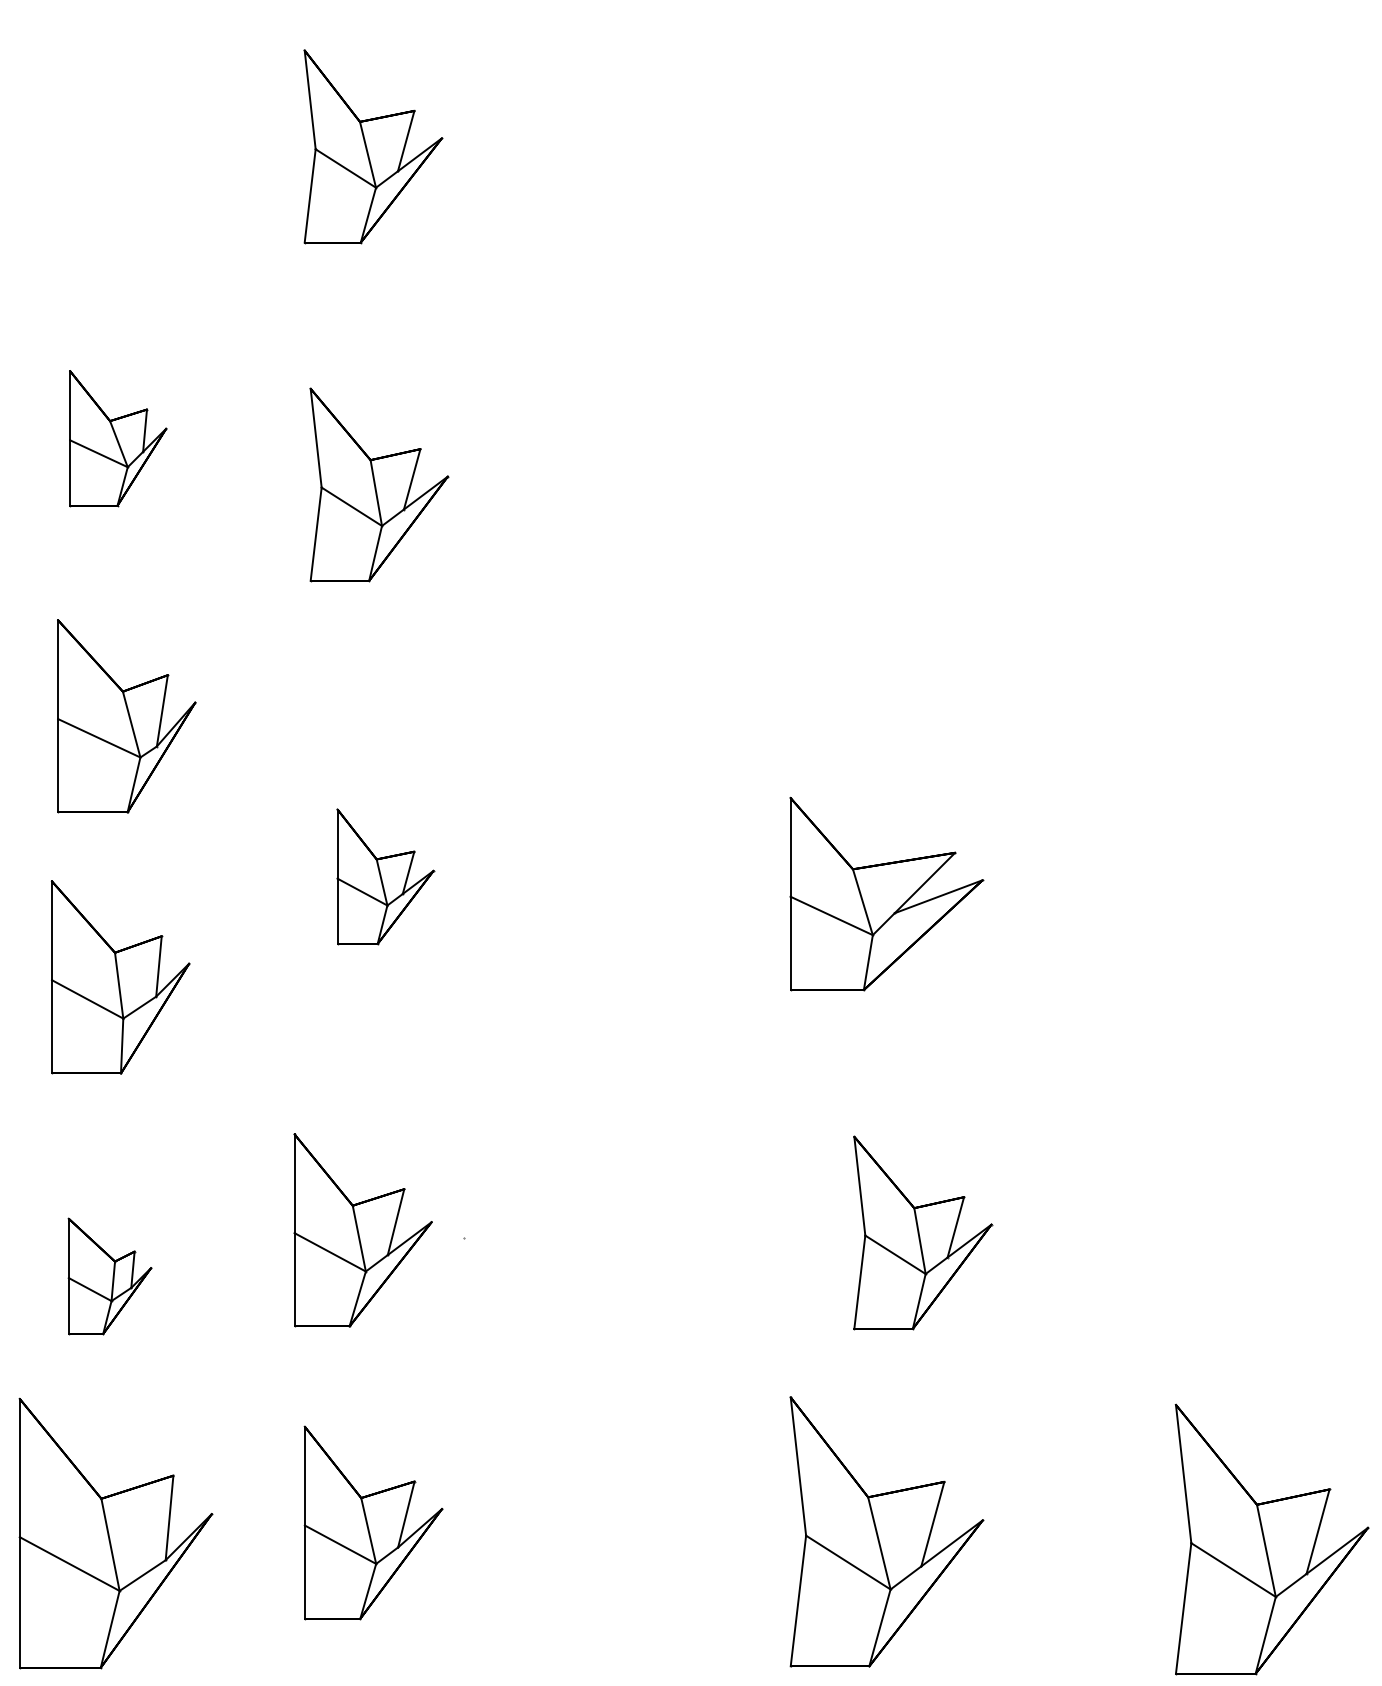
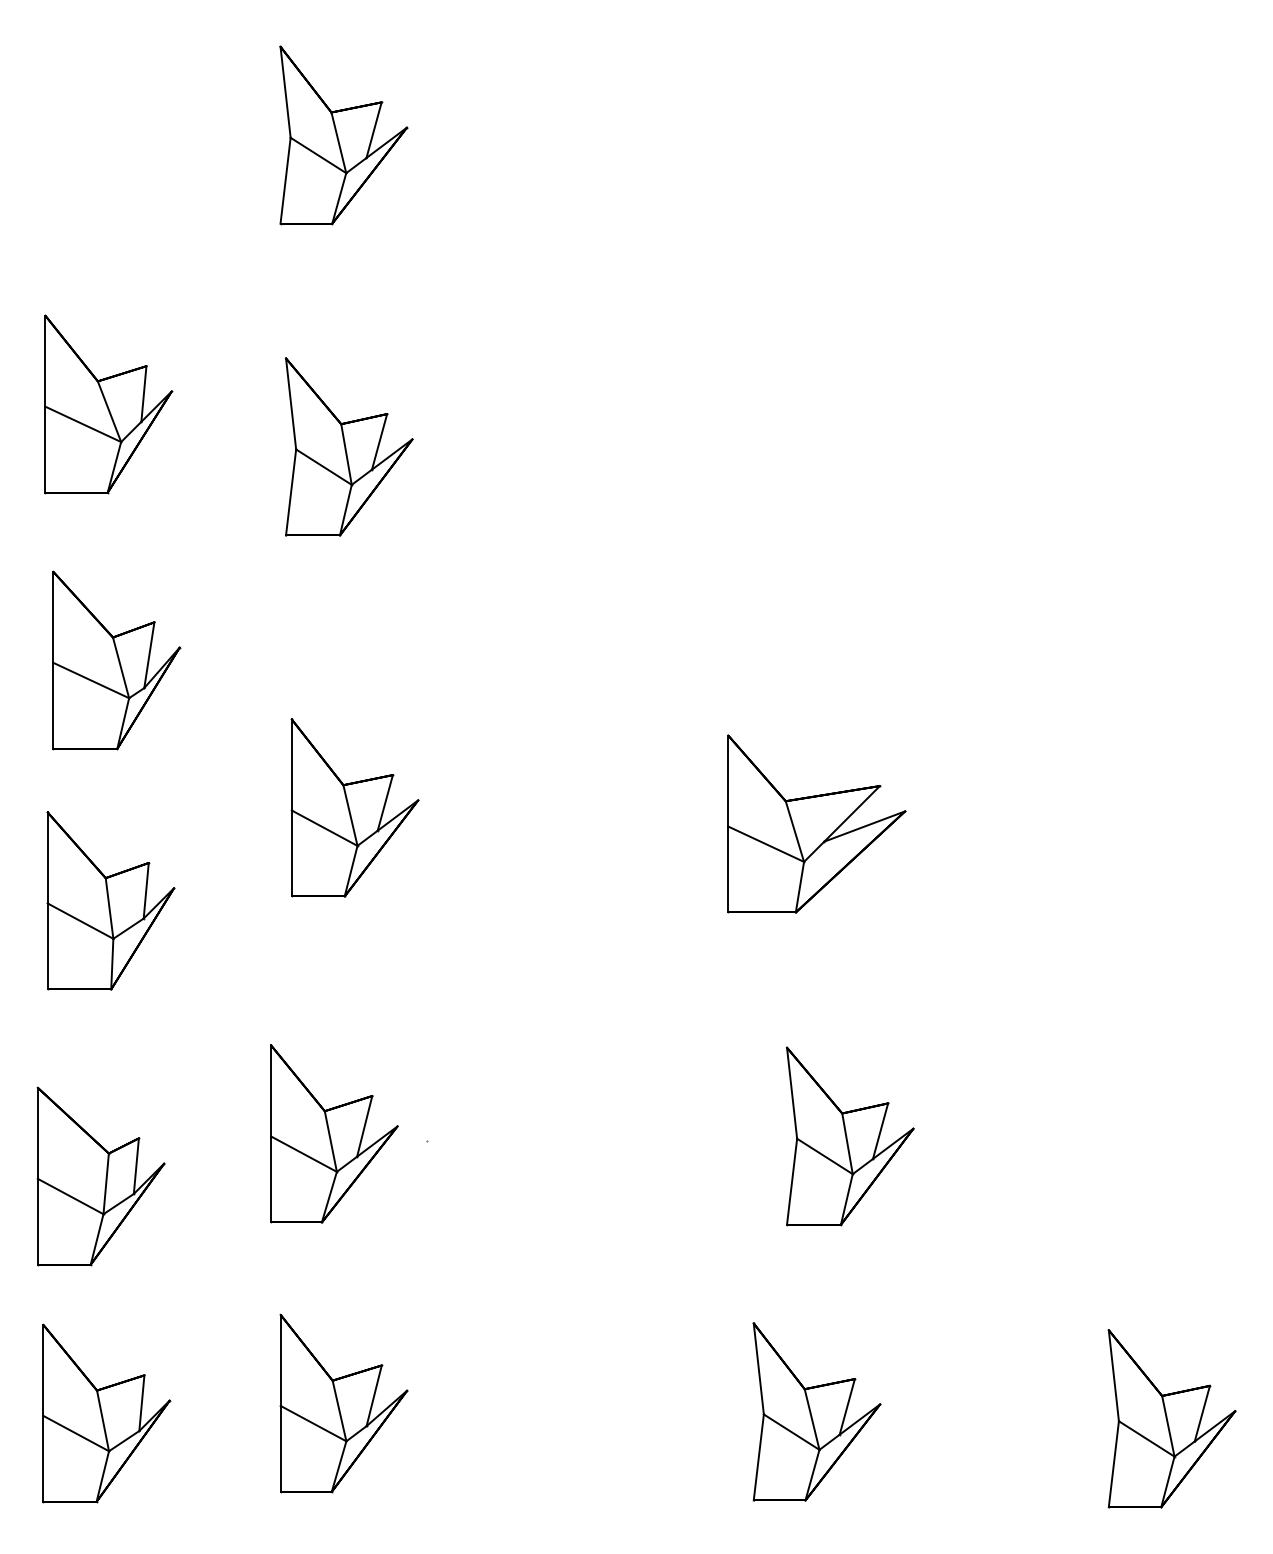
part: (118, 438) -> (108, 404), size x1.43
part: (385, 876) -> (354, 807), size x1.43
part: (109, 1276) -> (100, 1176), size x1.67
part: (886, 1532) -> (816, 1412), size x0.71
part: (115, 1533) -> (106, 1413), size x0.71
part: (1272, 1539) -> (1172, 1418), size x0.71

